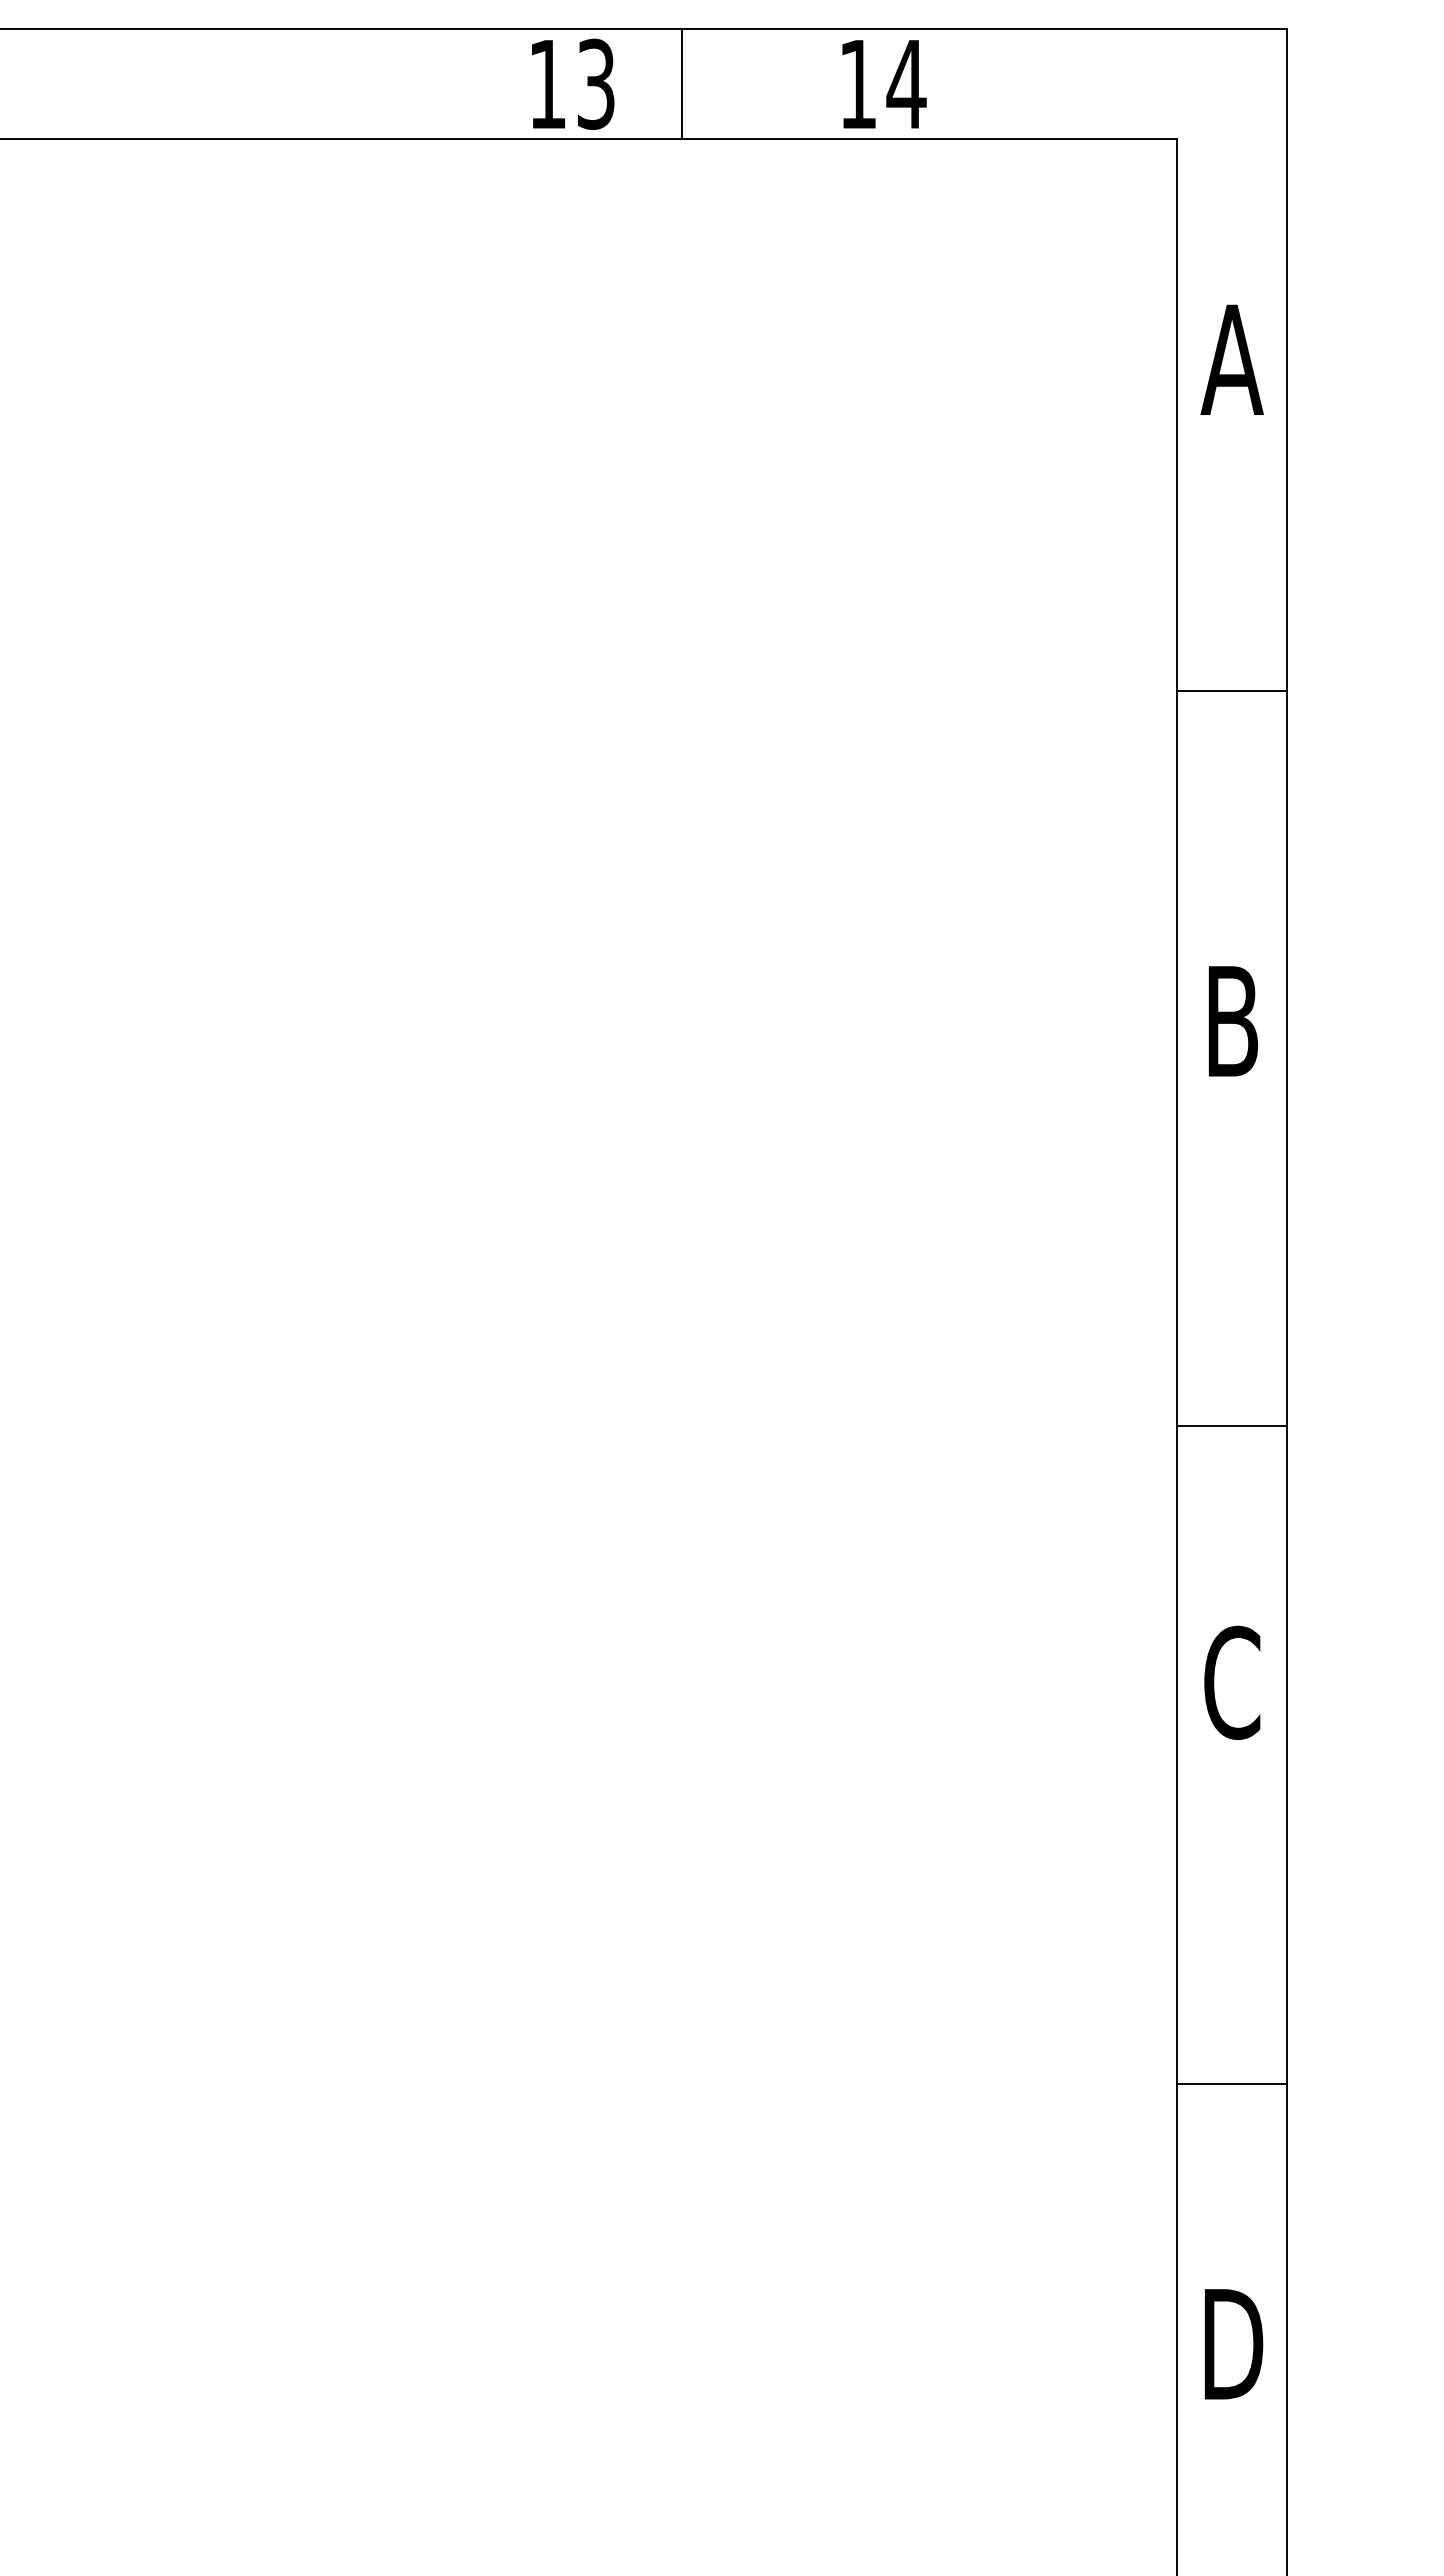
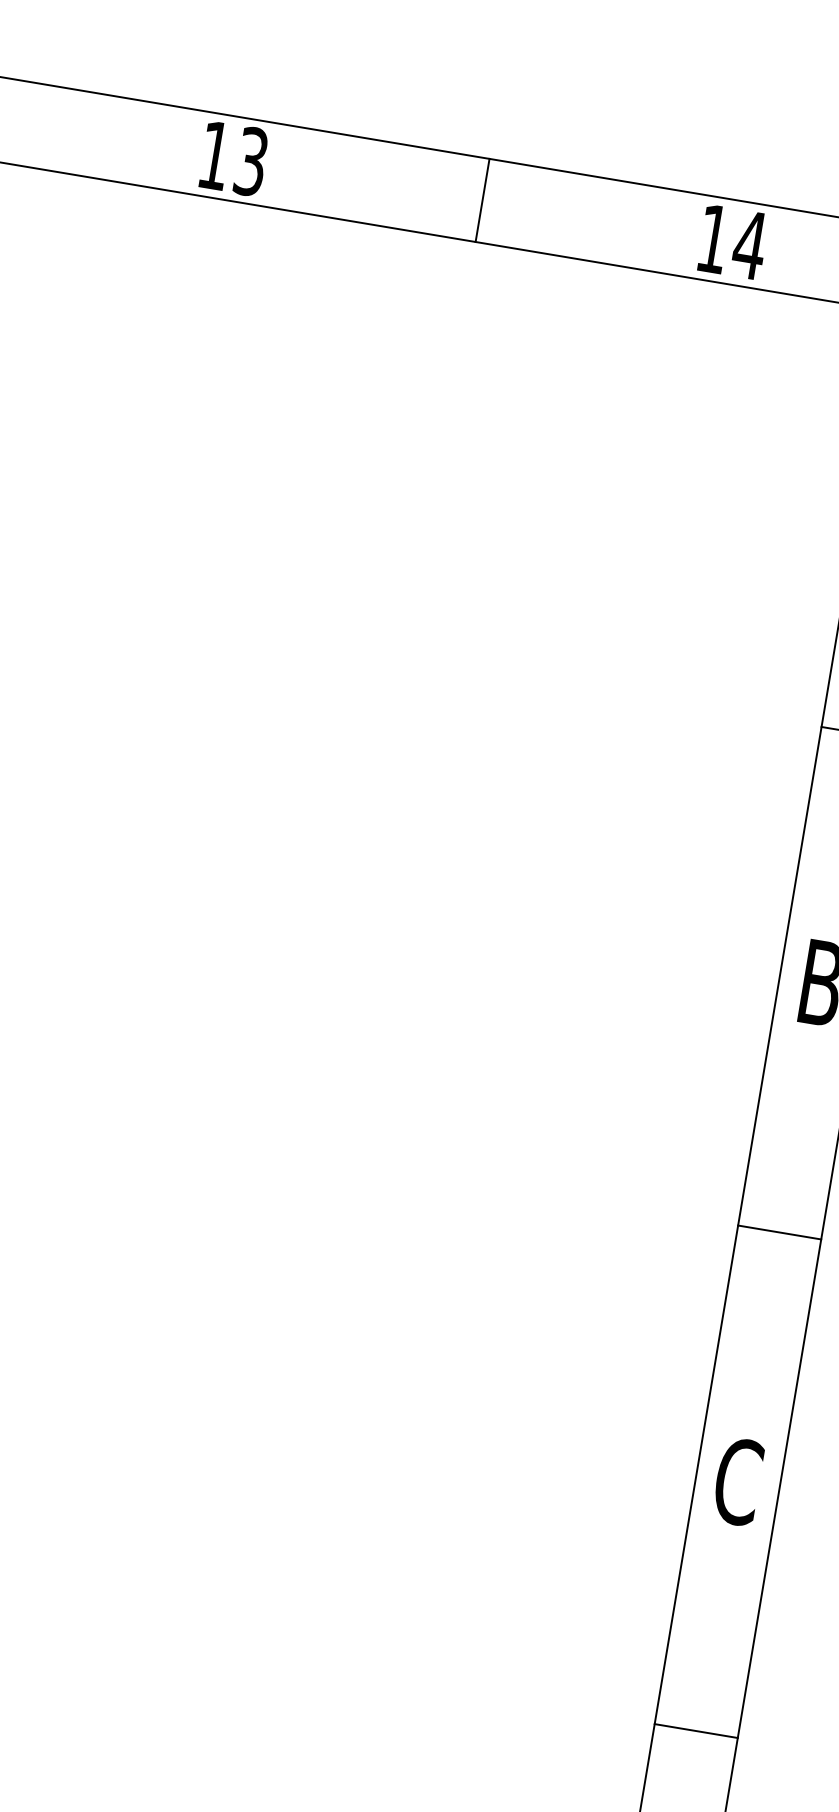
text: (573, 83) -> (234, 158), moved
line: (681, 84) -> (482, 200), moved
text: (884, 84) -> (733, 242), moved
line: (1232, 1426) -> (779, 1232), moved
line: (1232, 2083) -> (696, 1731), moved

